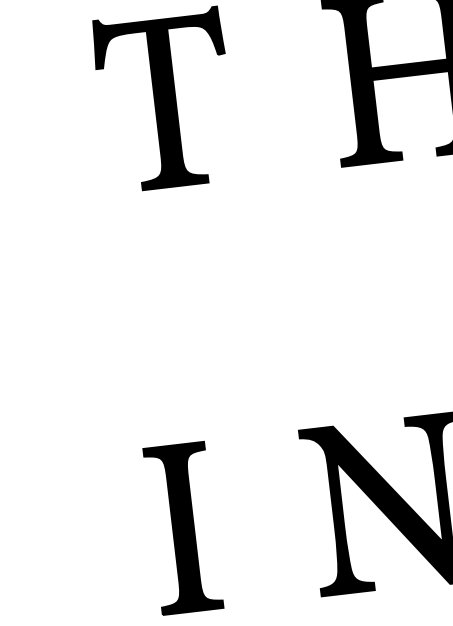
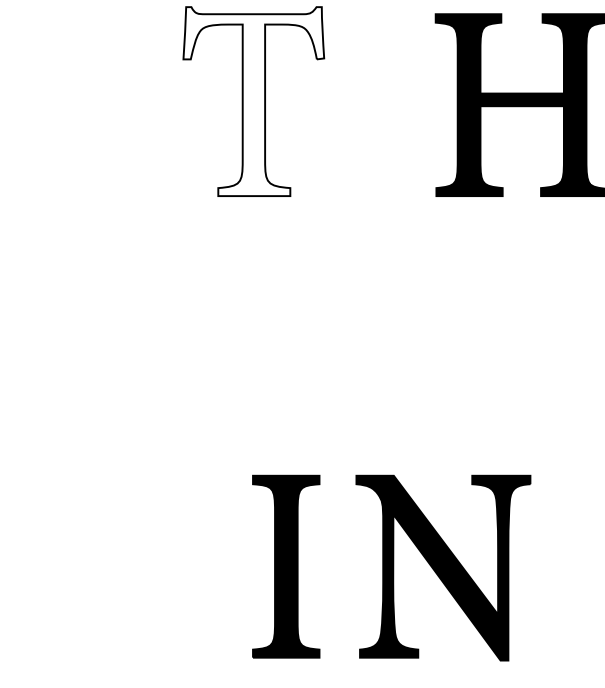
fill: (164, 100) -> (253, 101), removed
part: (183, 528) -> (286, 566), moved

